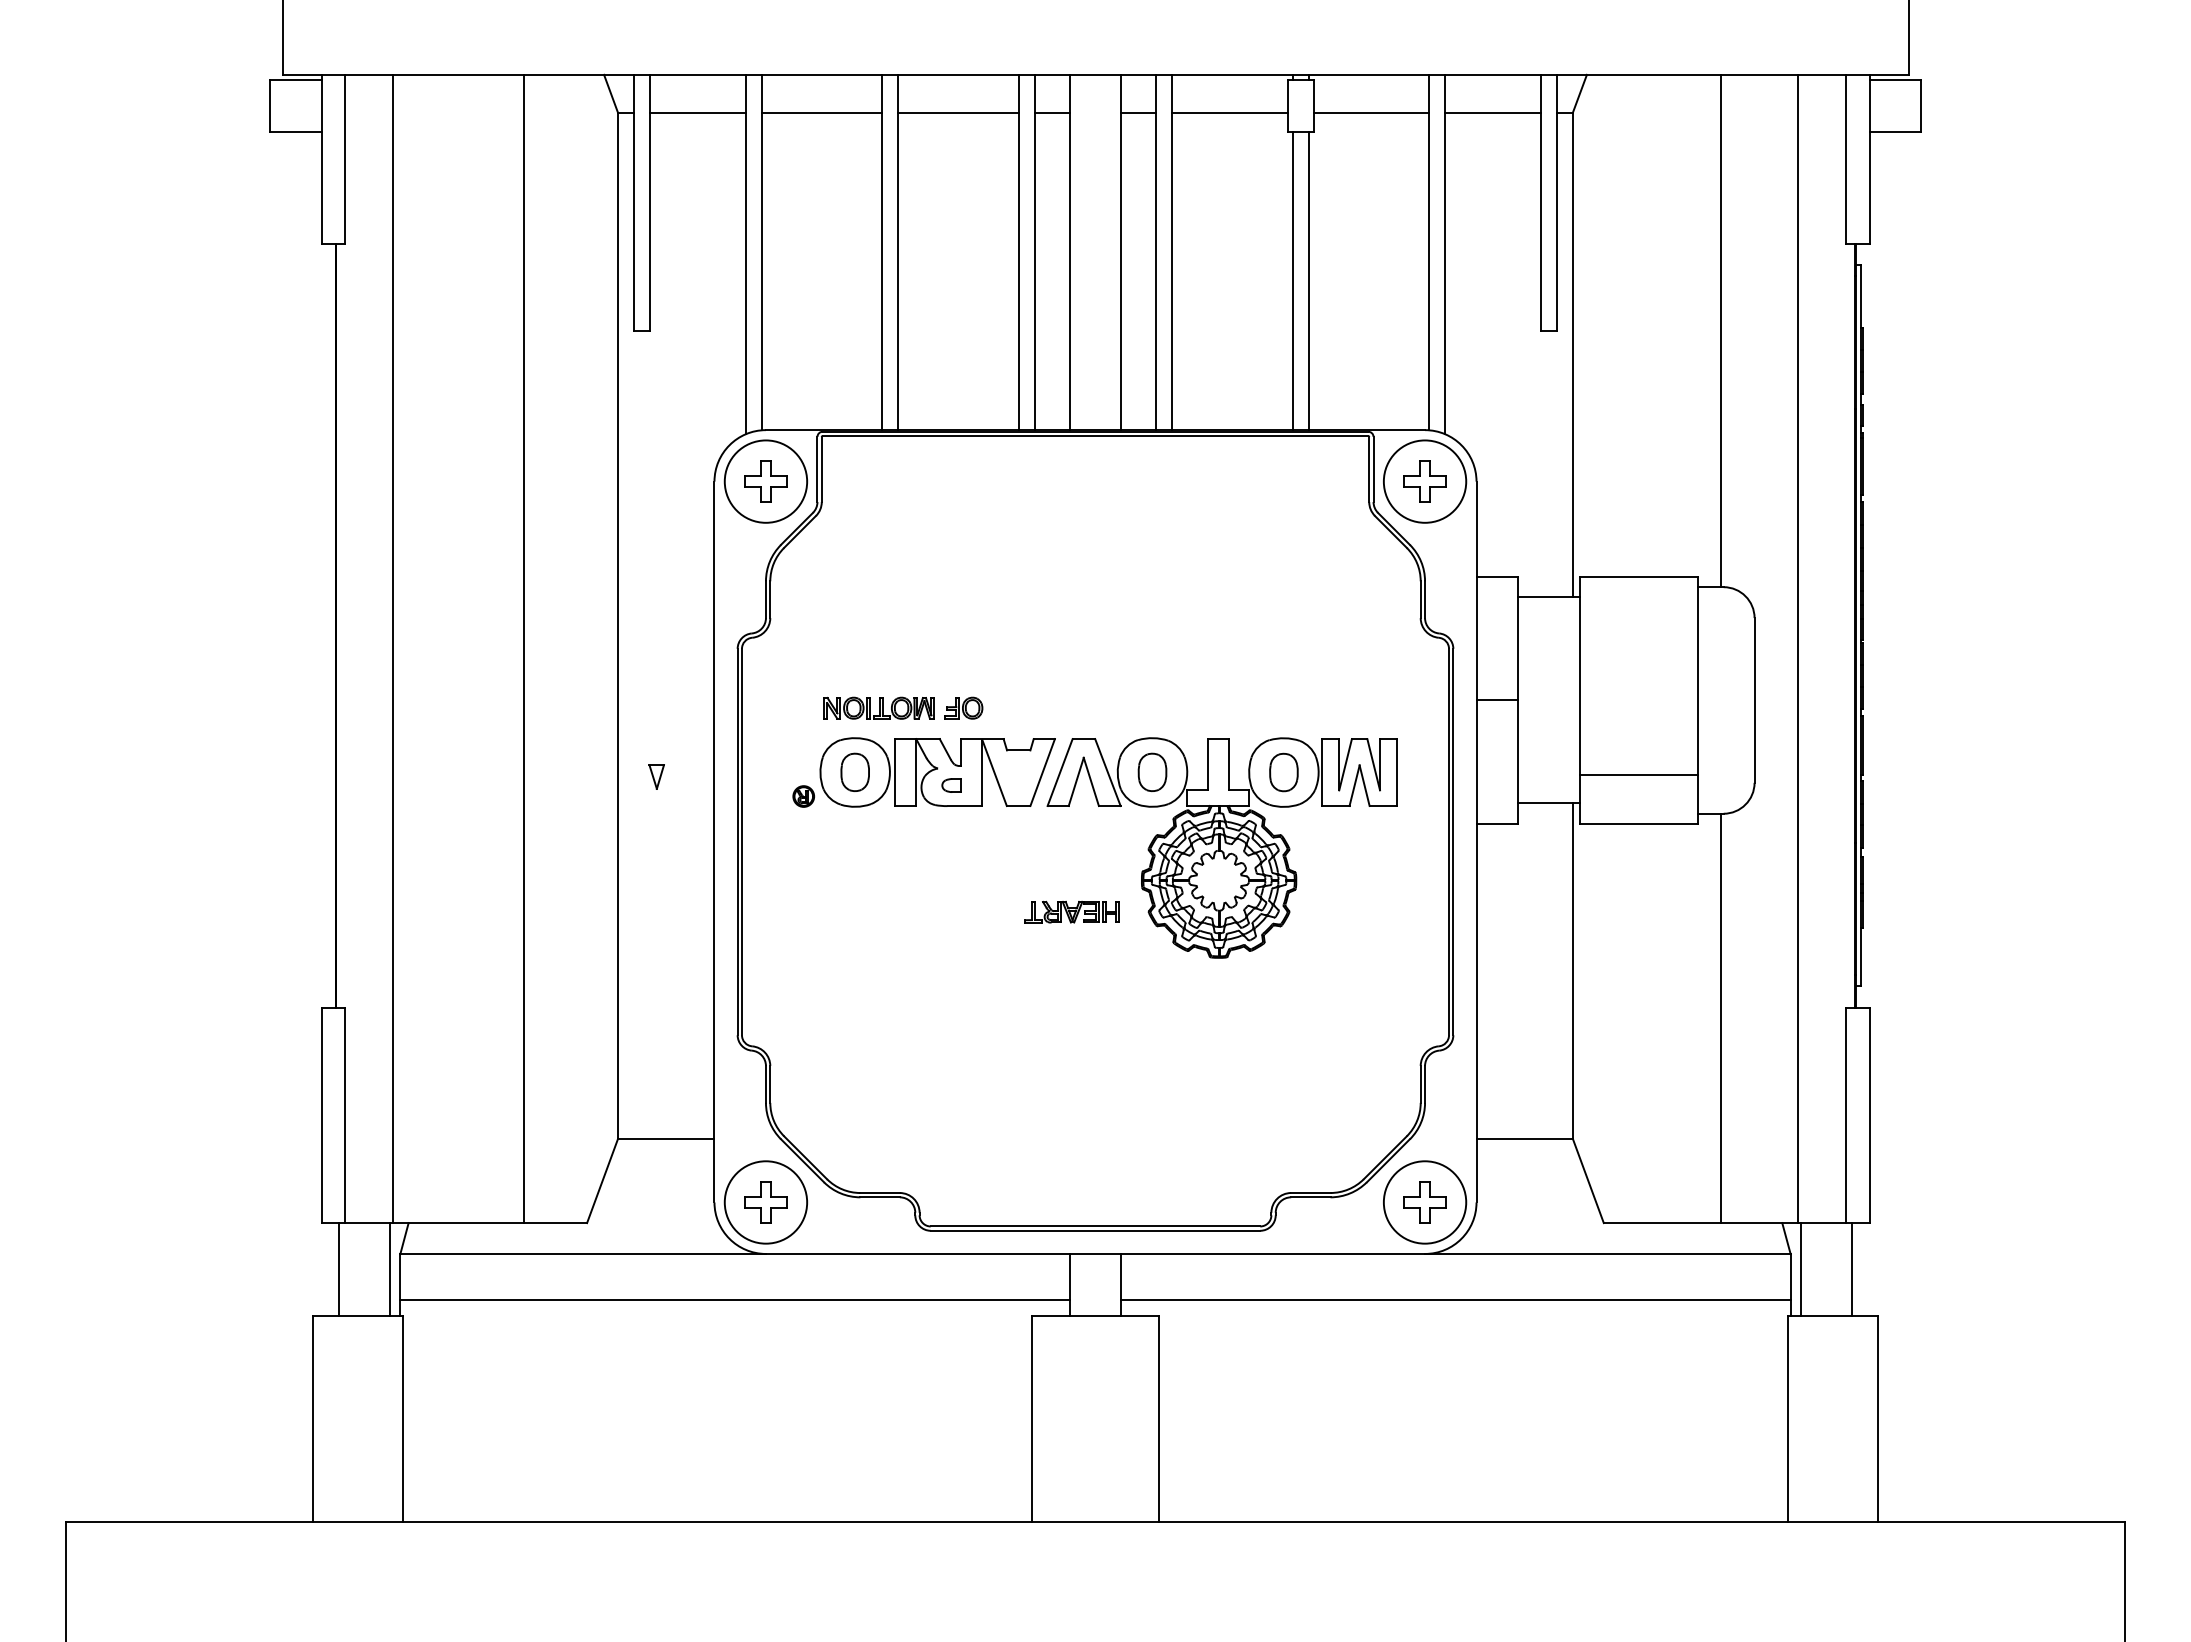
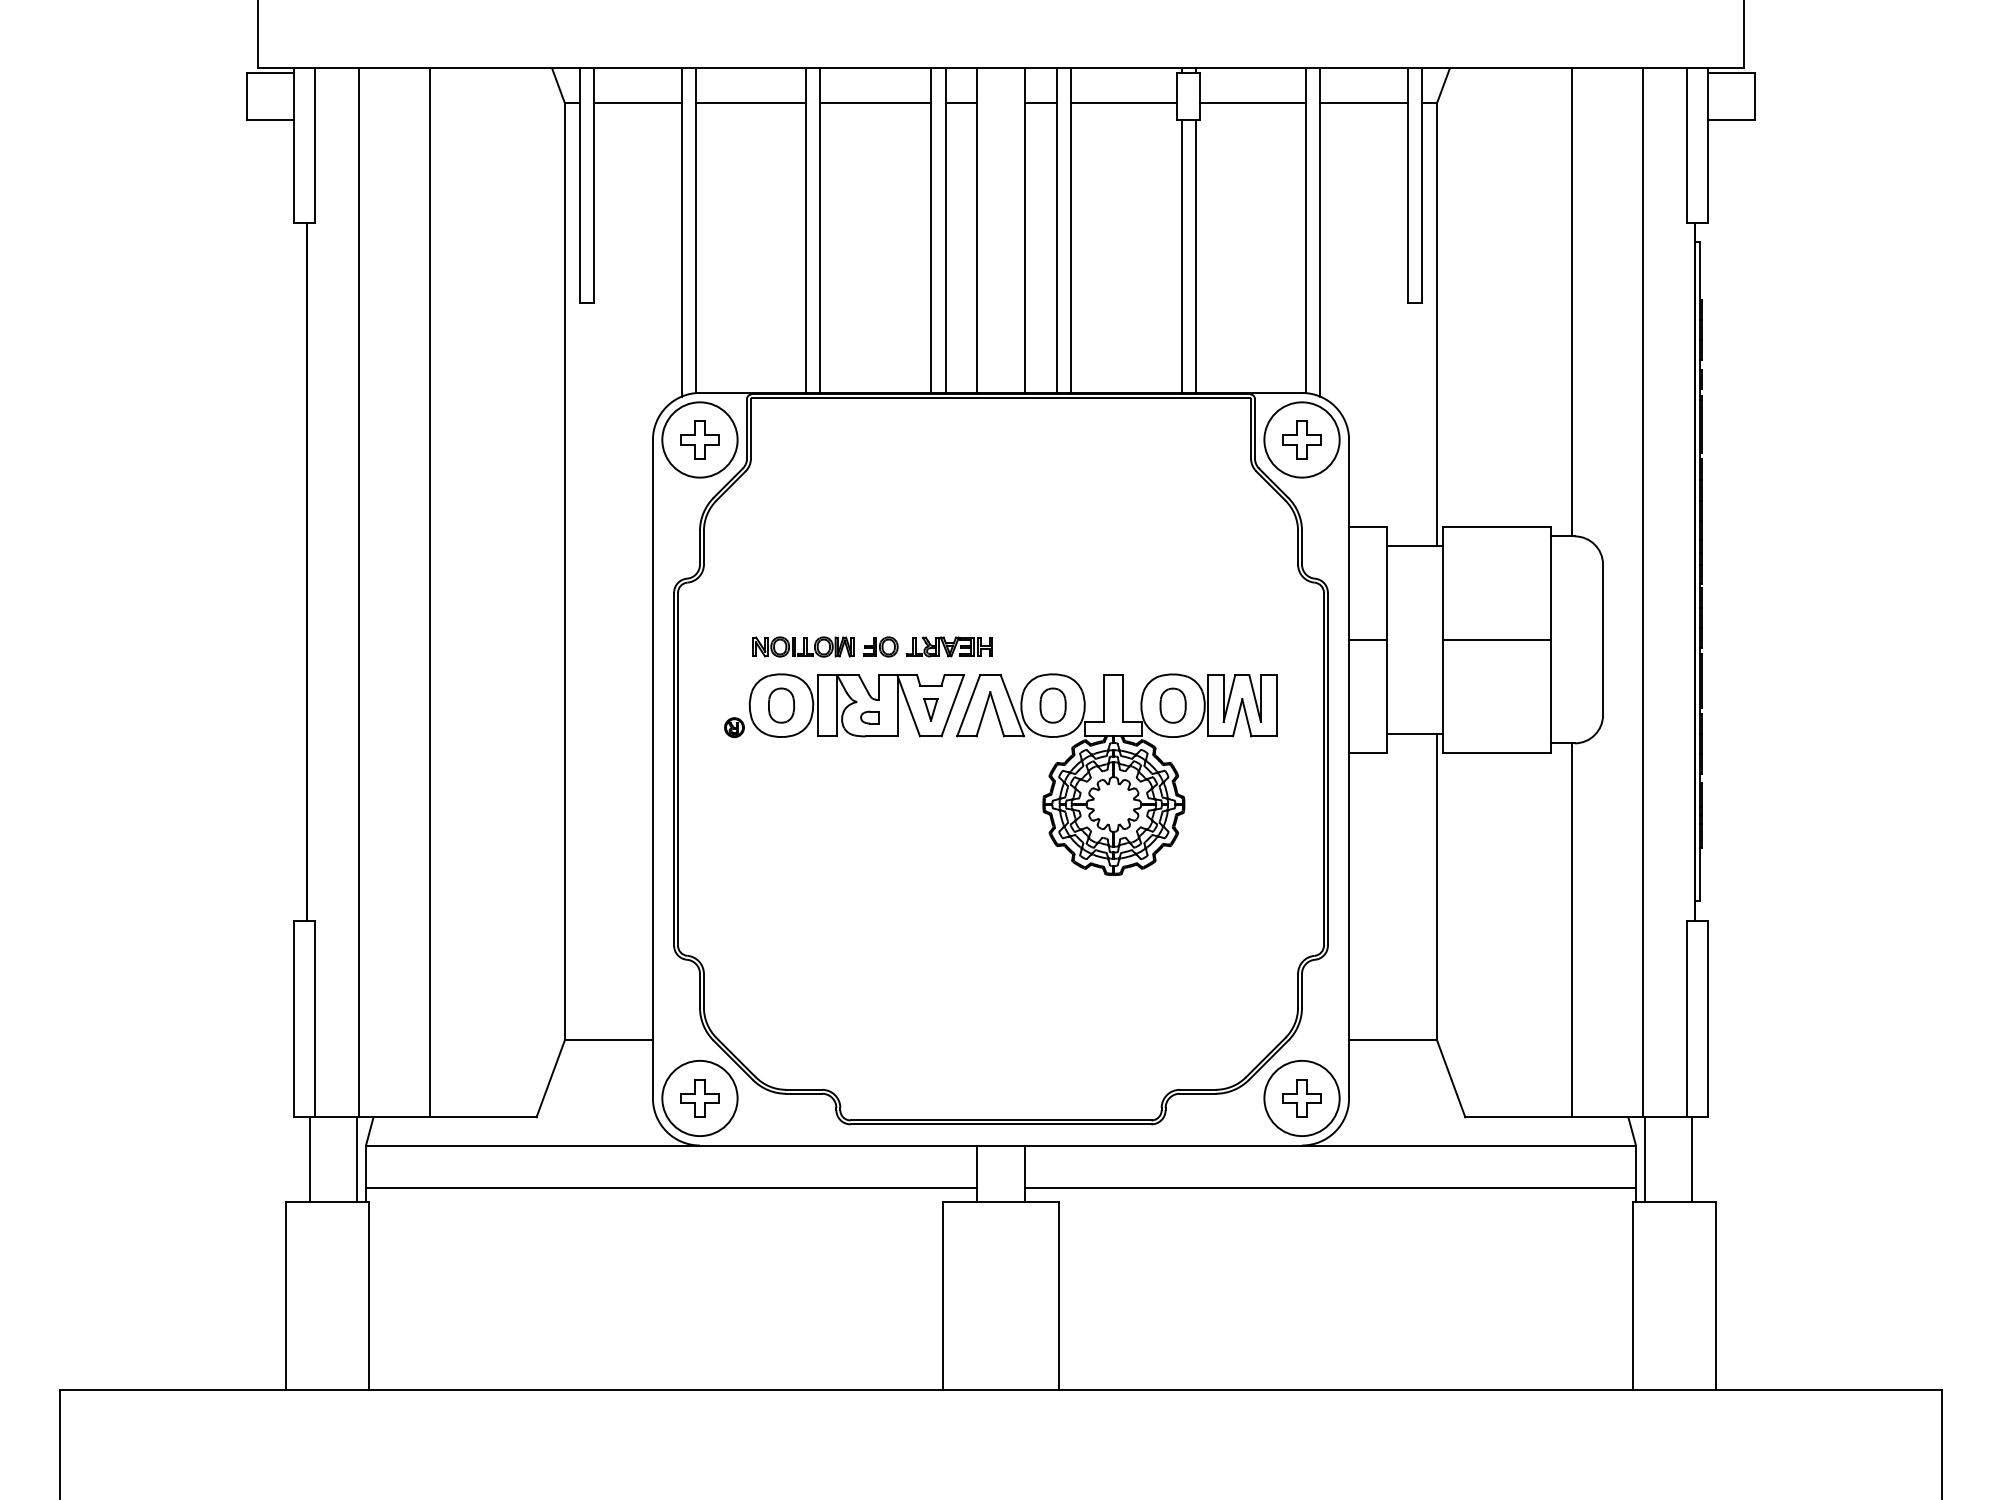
line: (524, 648) -> (430, 592), moved
line: (1638, 775) -> (1497, 639), moved
part: (656, 776) -> (930, 709), moved
part: (1071, 911) -> (948, 646), moved

